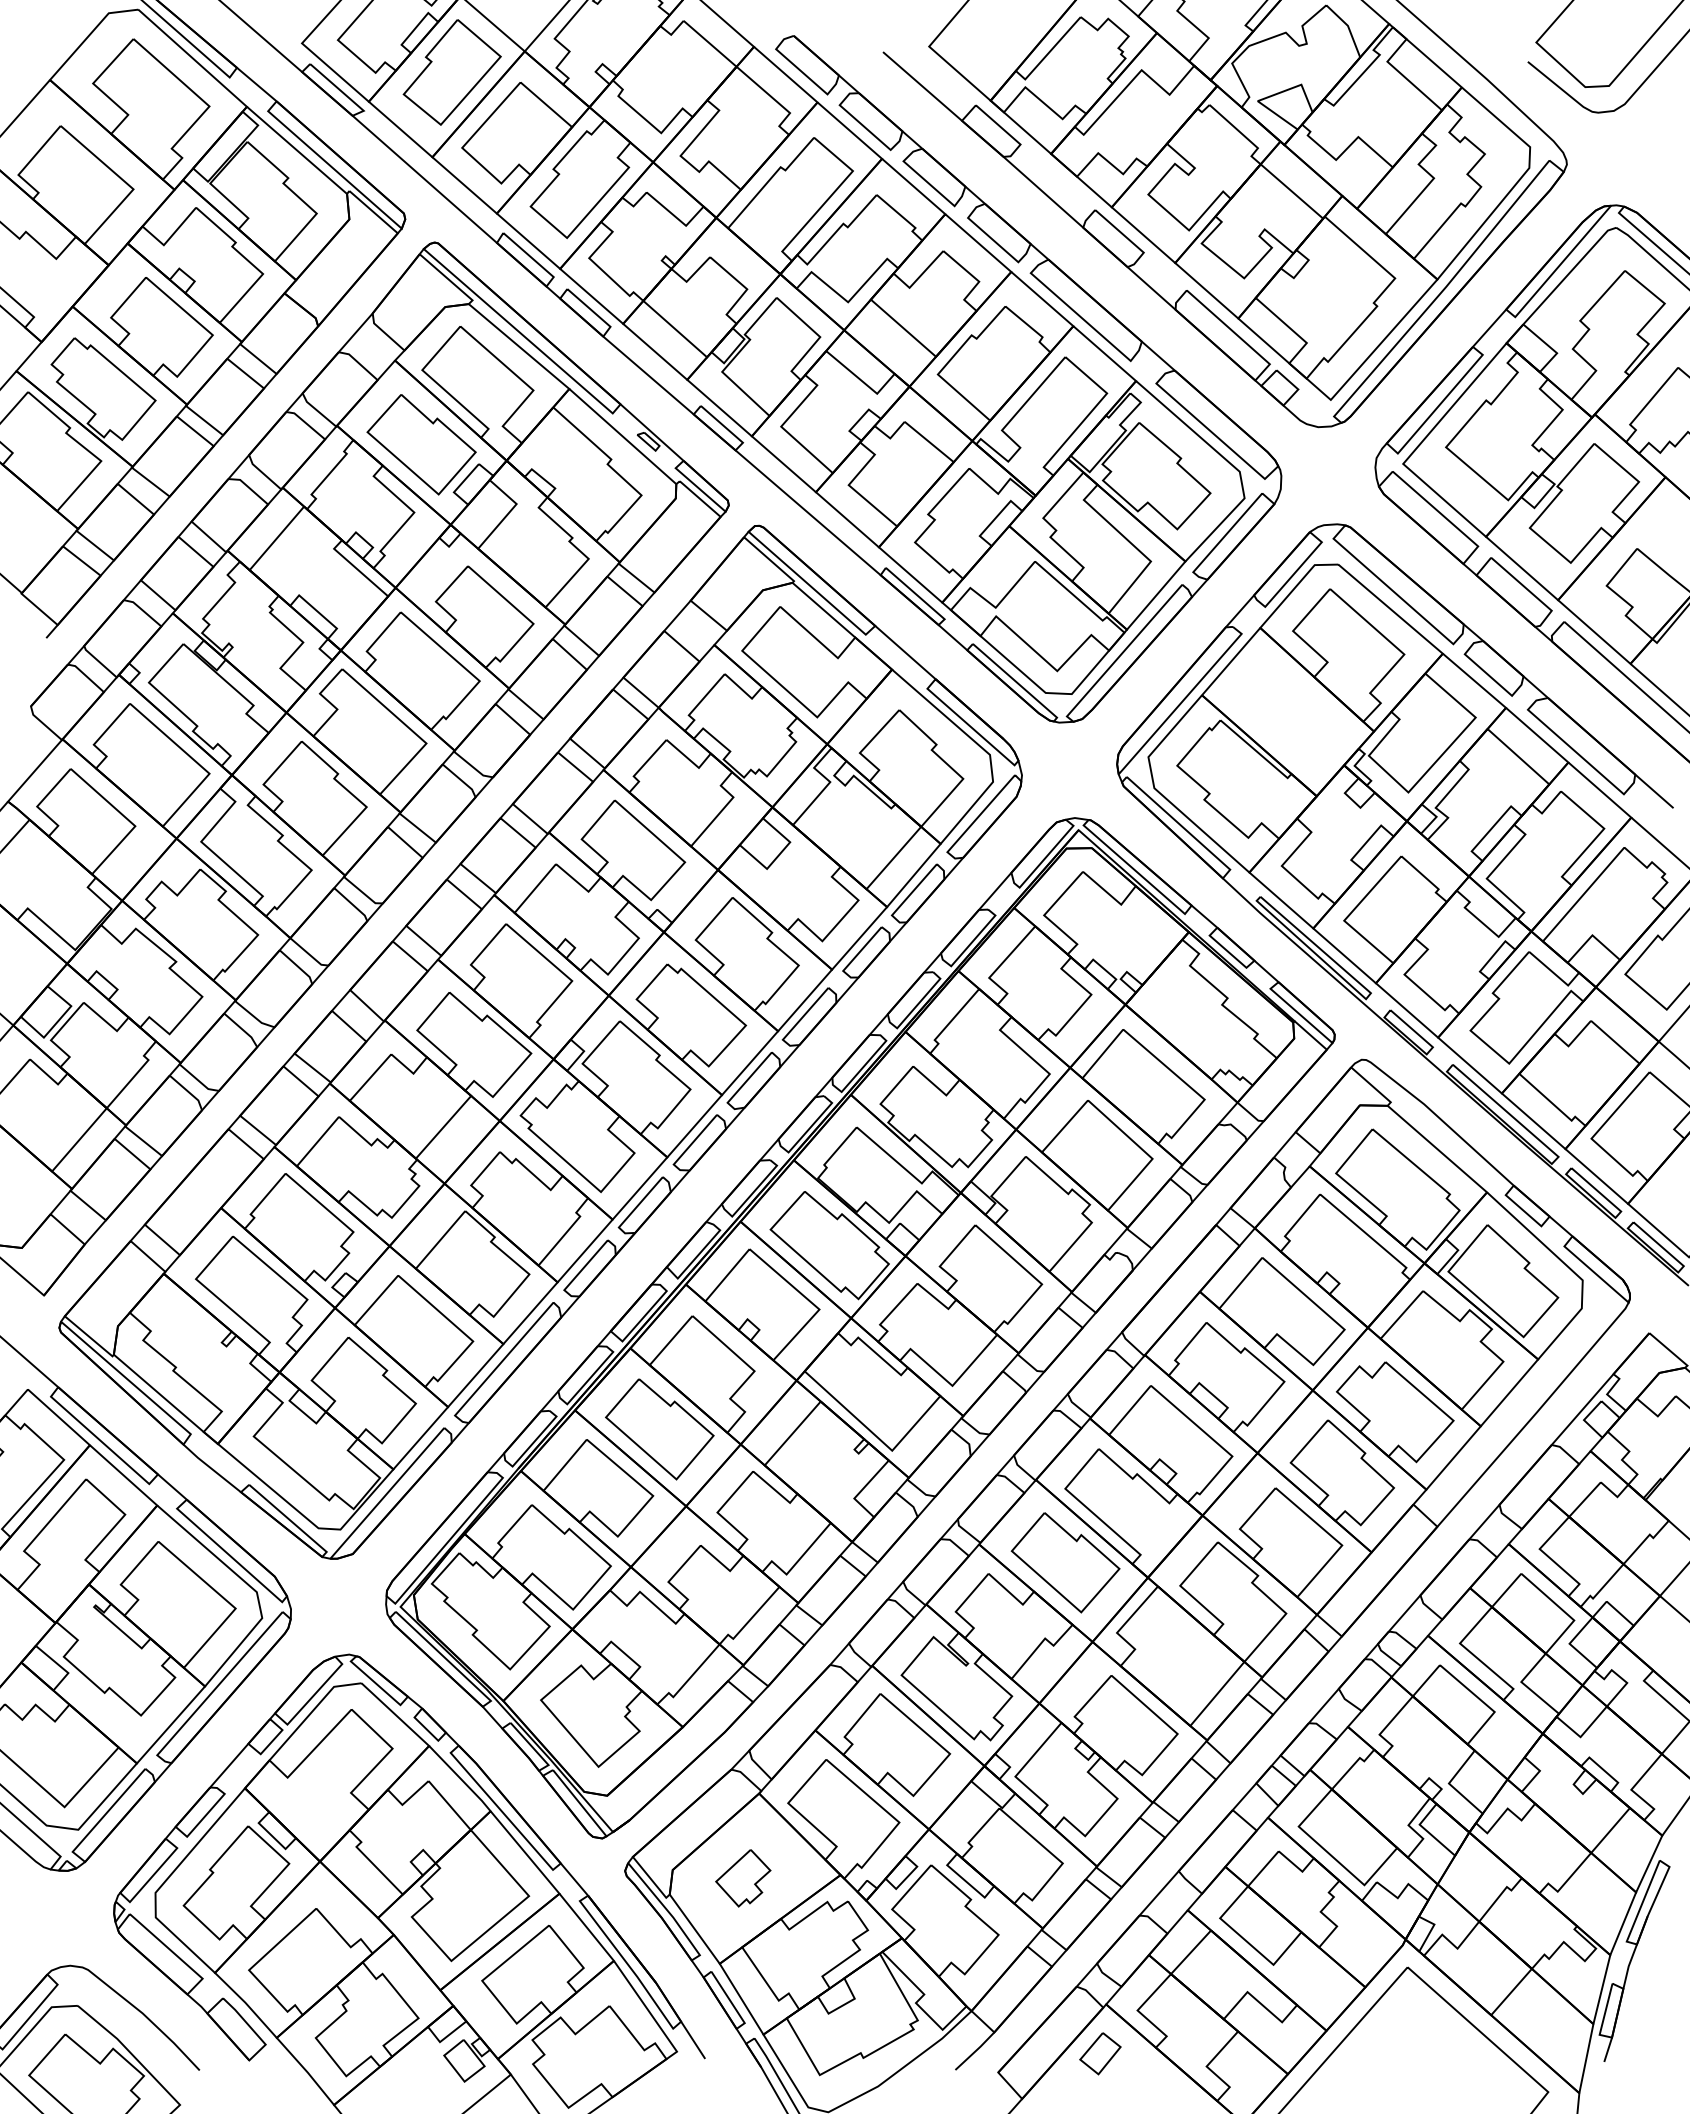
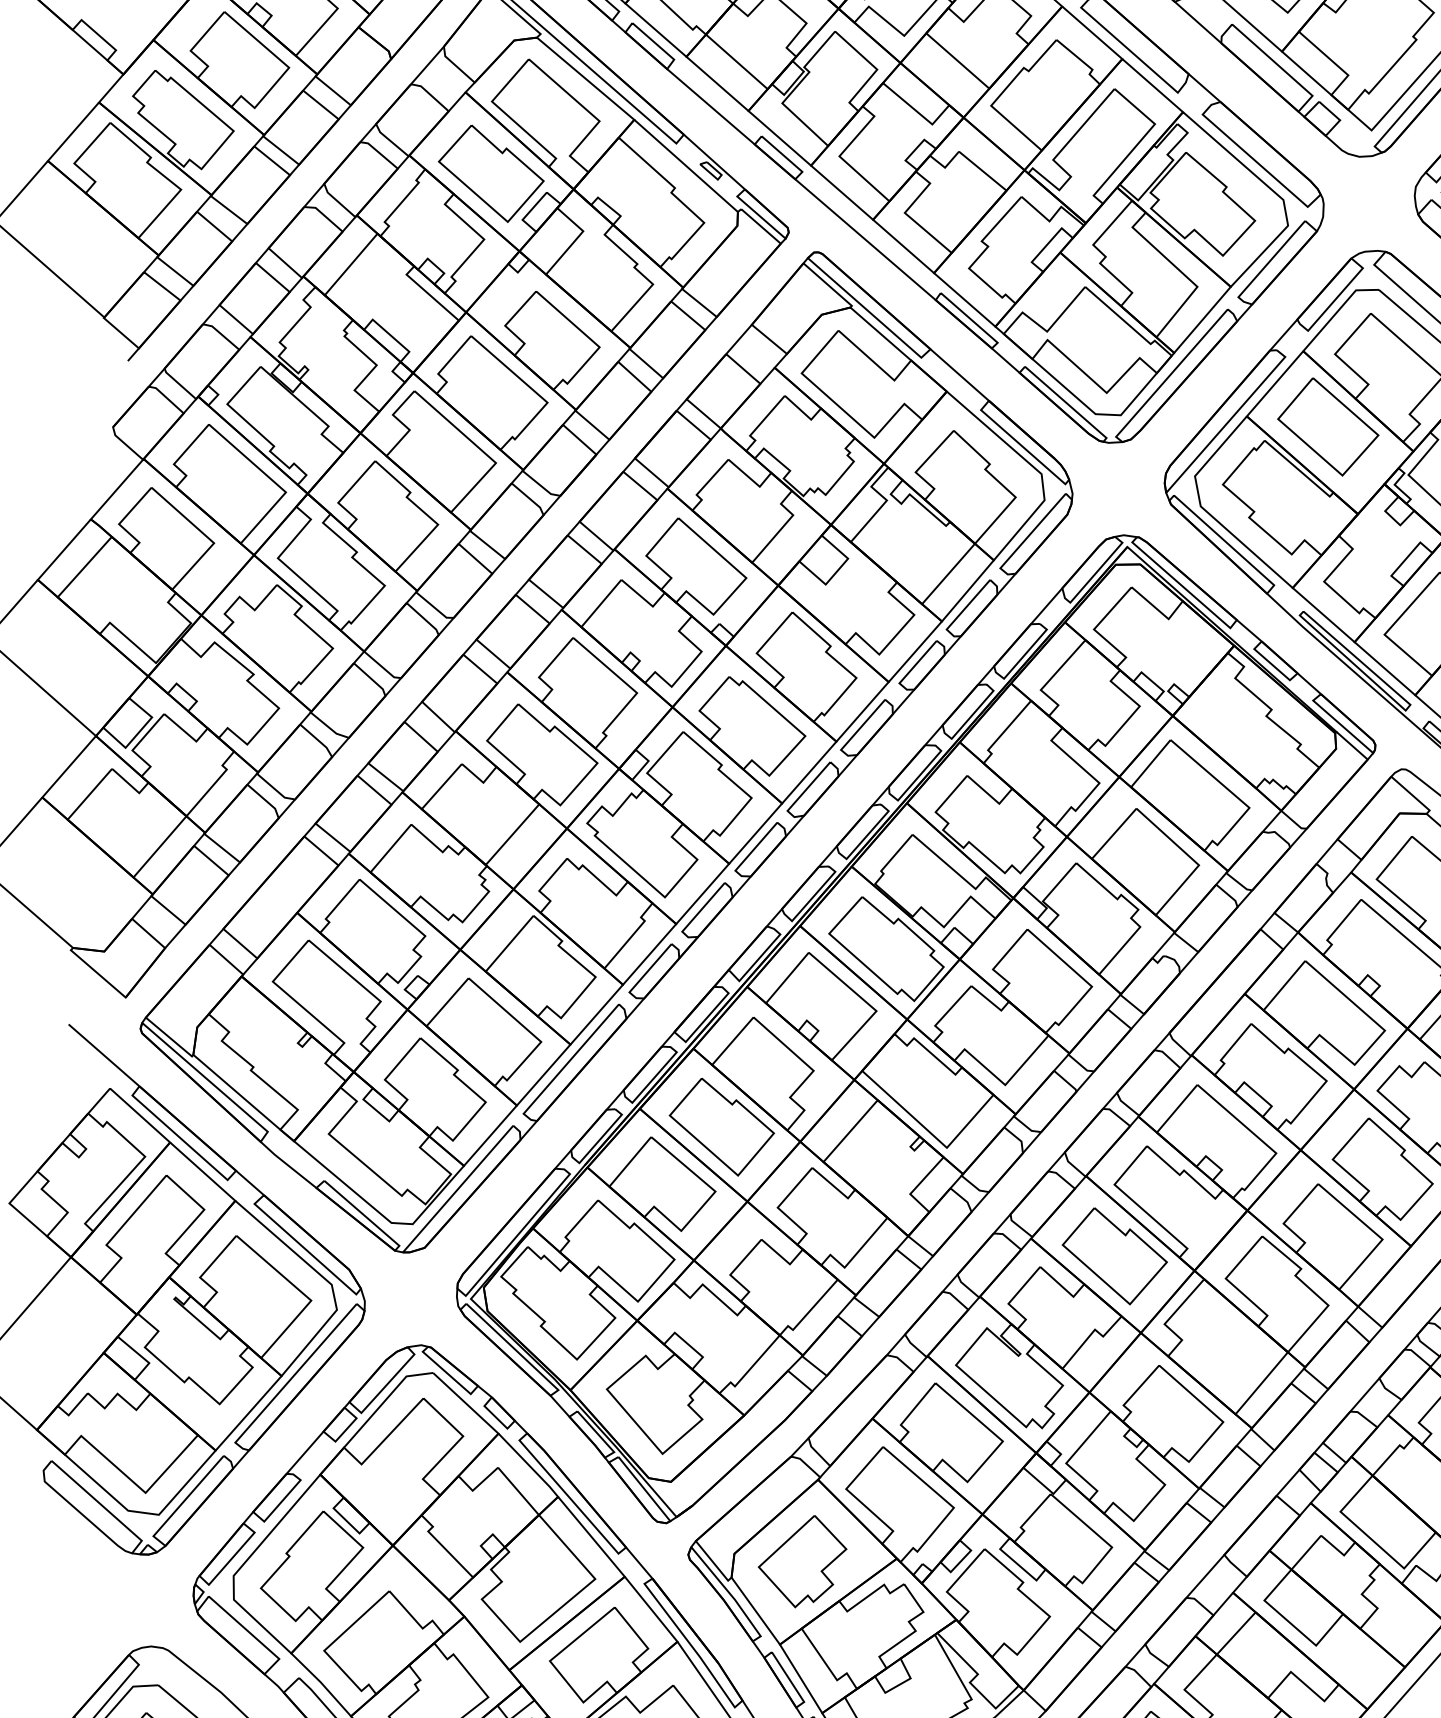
part: (1285, 706) -> (1327, 427), added
part: (743, 1878) -> (802, 1561), size x1.67

